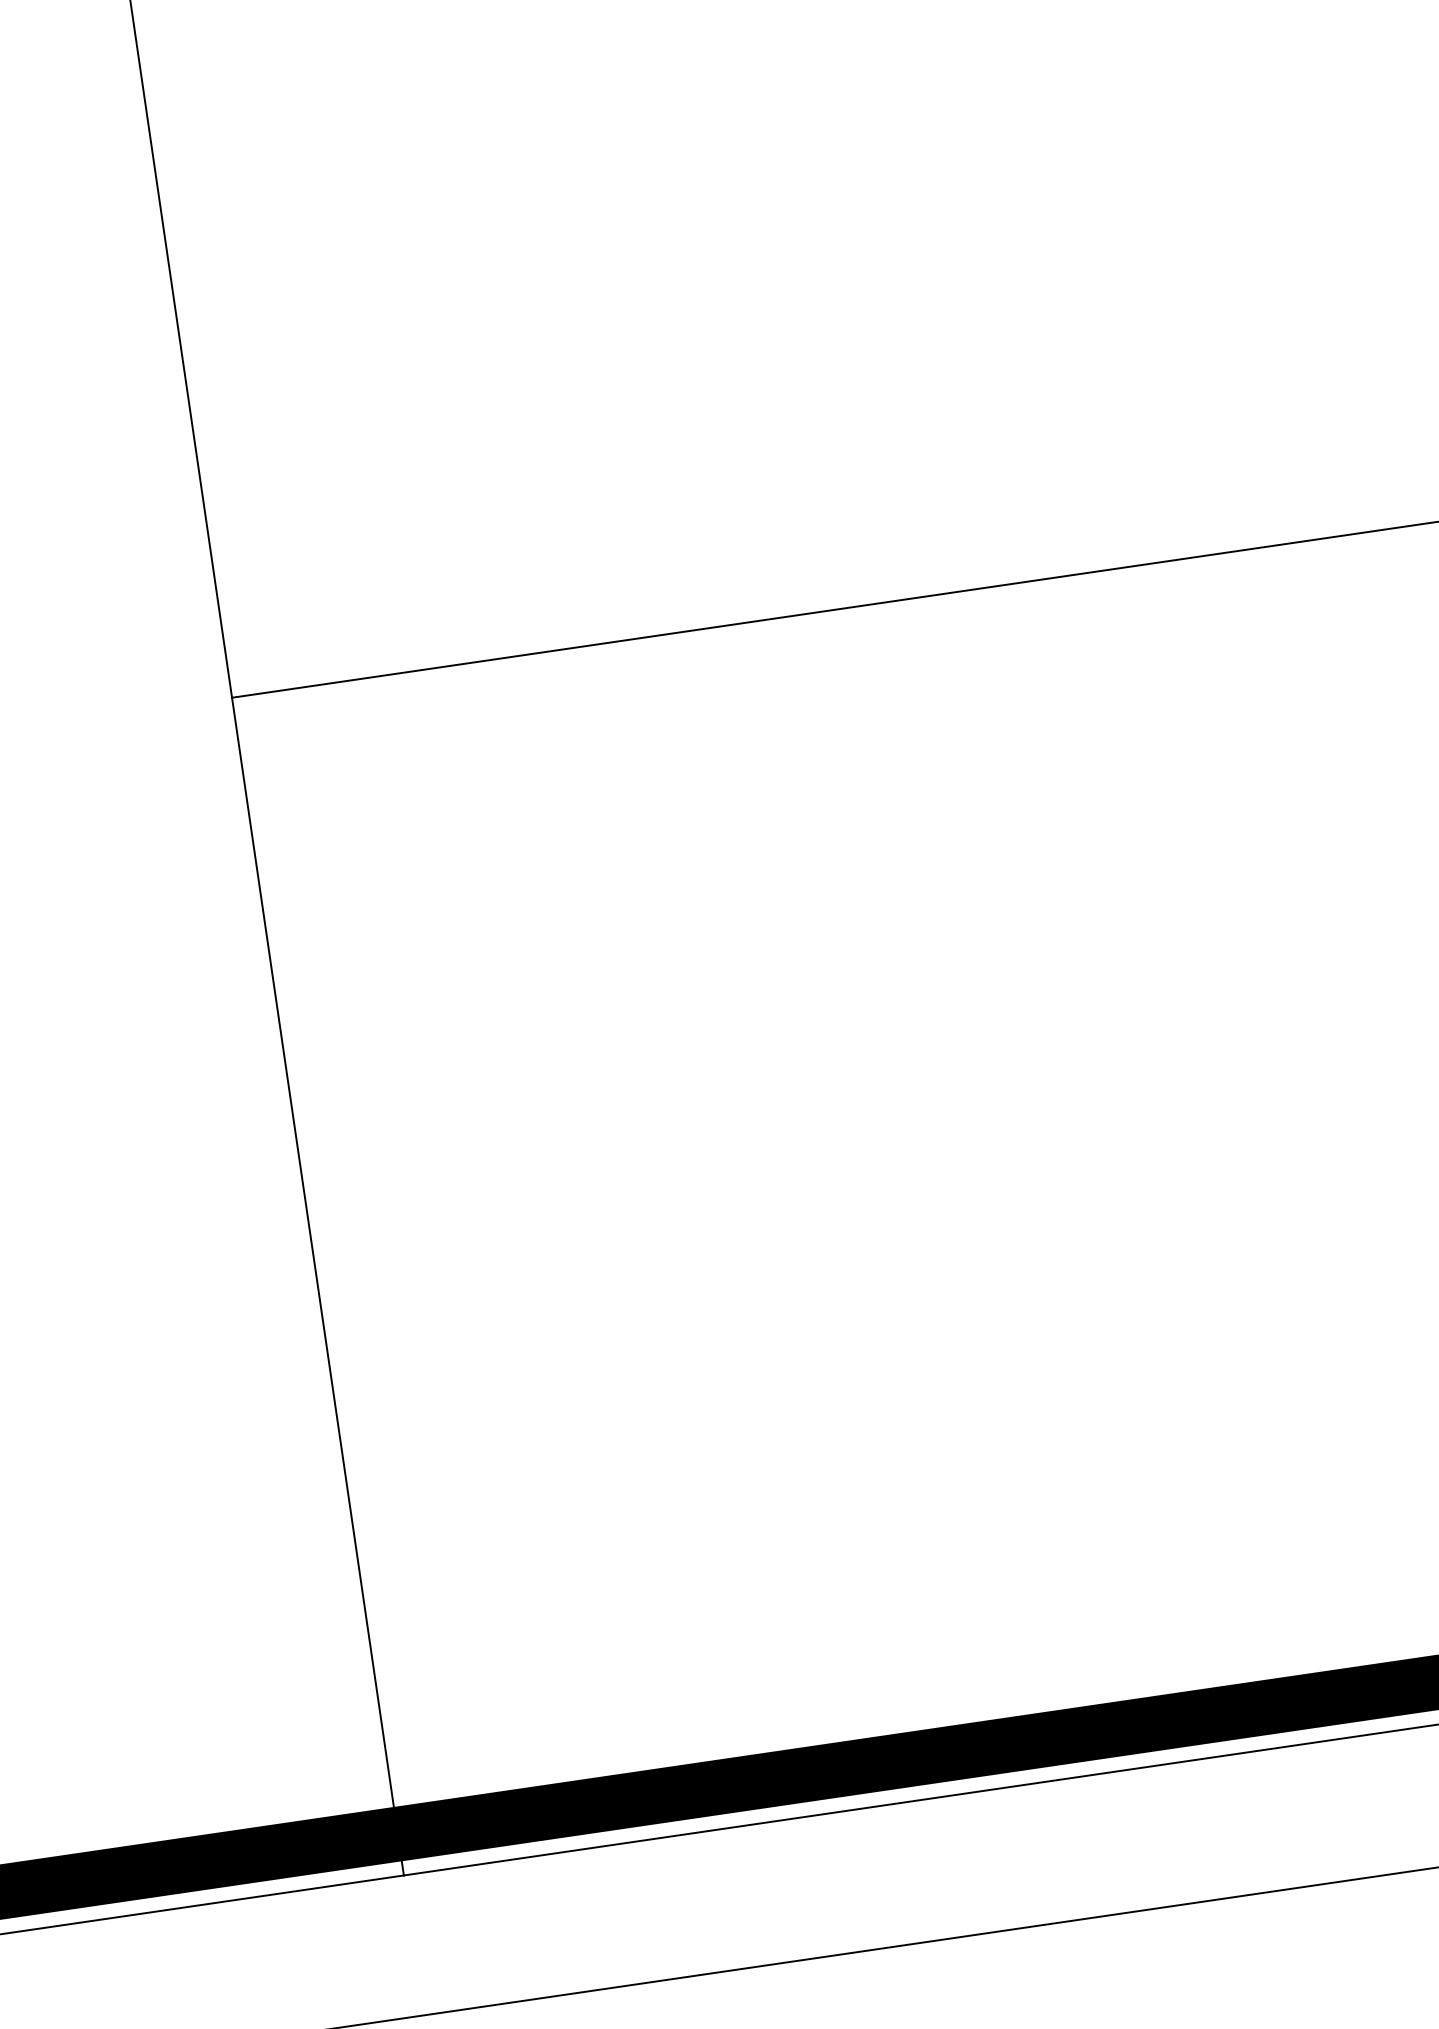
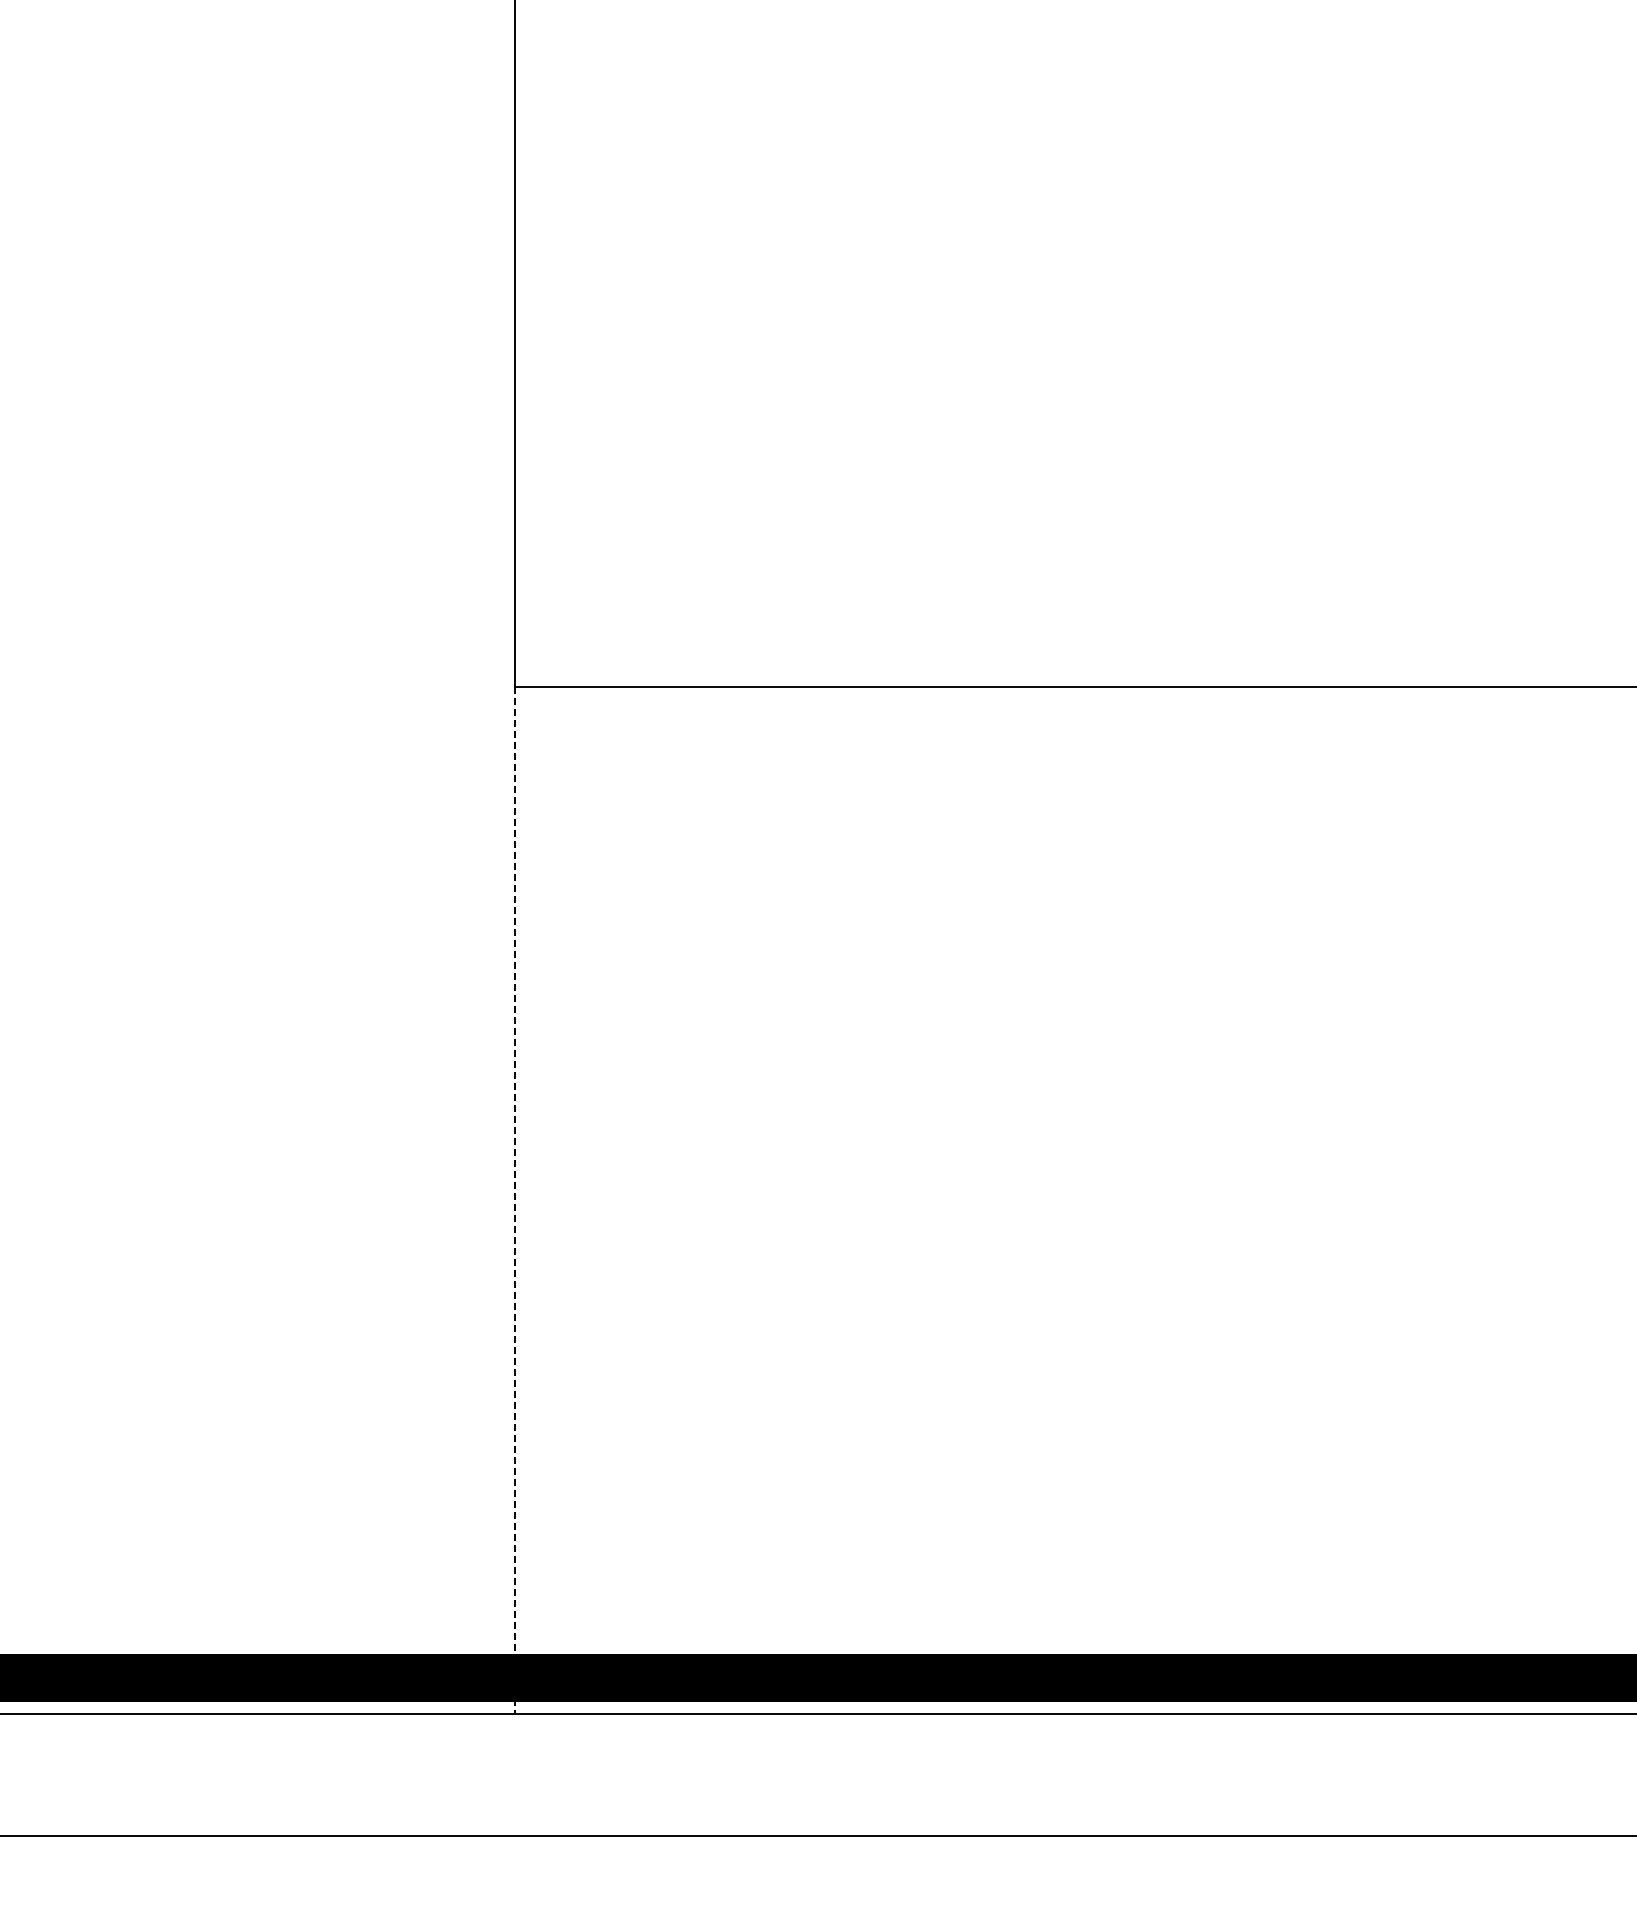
line: (317, 1286) -> (514, 1200), solid -> dashed

